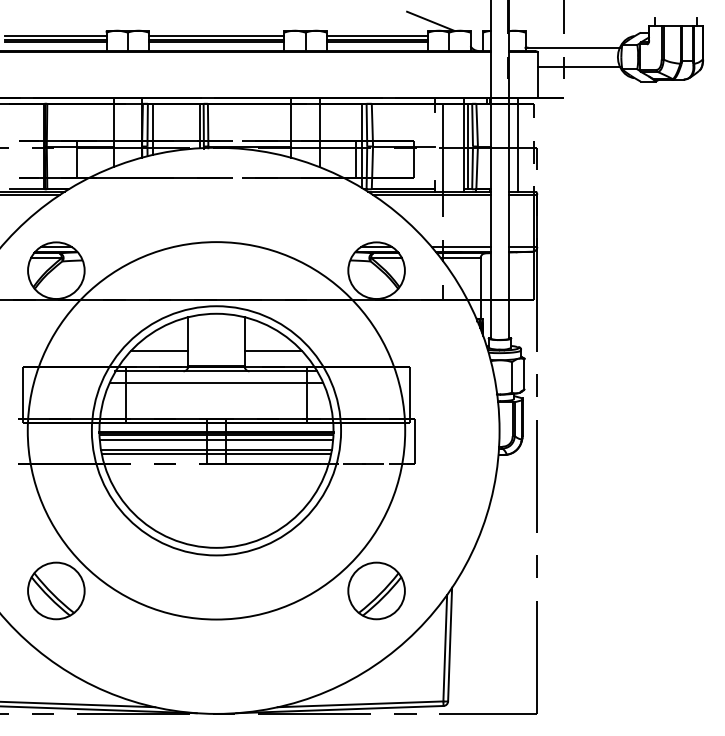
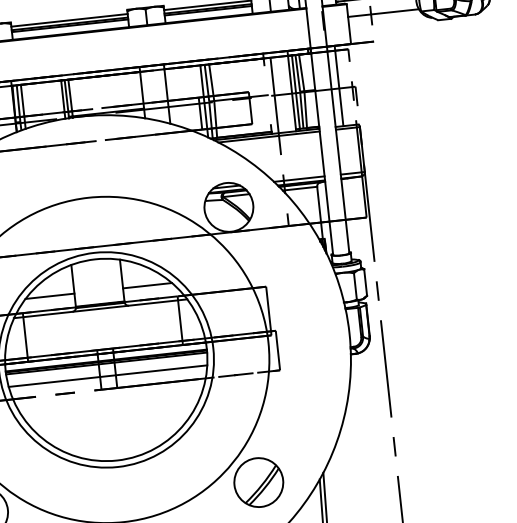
line: (216, 382) -> (101, 318), removed
line: (216, 440) -> (107, 368), removed
line: (216, 454) -> (108, 380), removed

